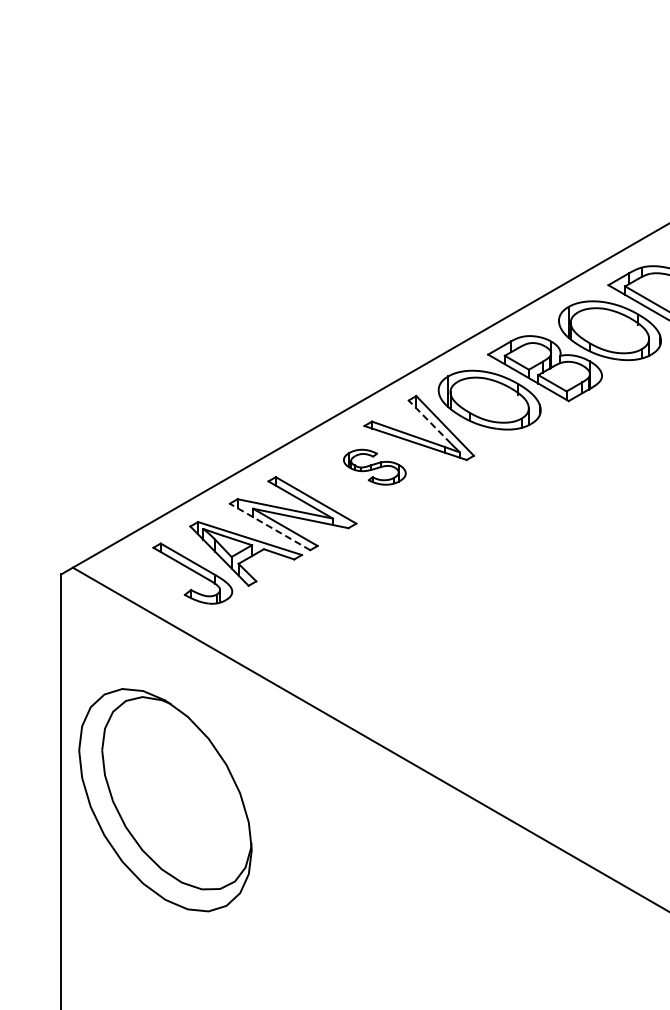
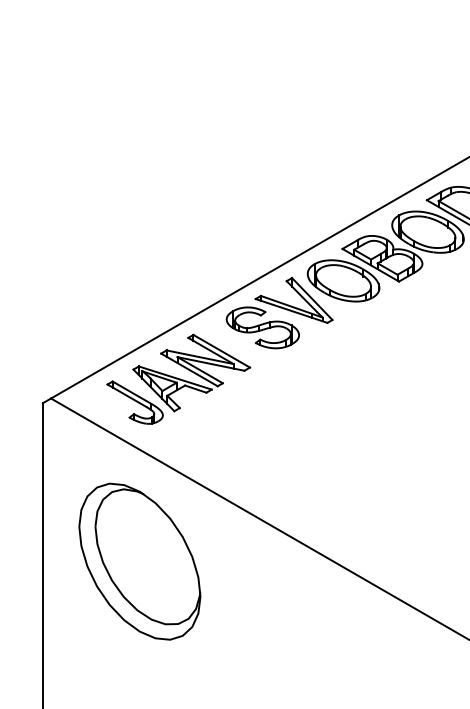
line: (429, 421) -> (301, 295), dashed -> solid
part: (374, 467) -> (262, 328), size x1.67
line: (269, 526) -> (189, 369), dashed -> solid
part: (165, 800) -> (139, 561), moved

